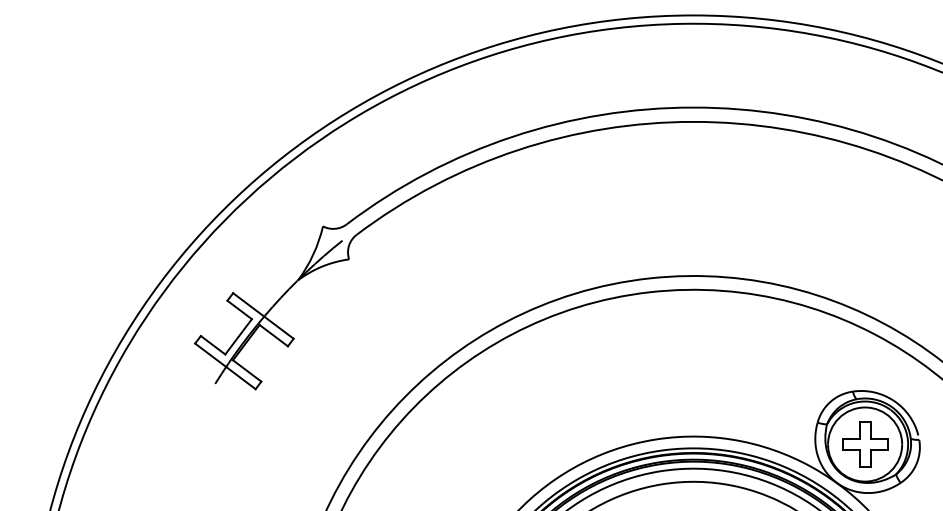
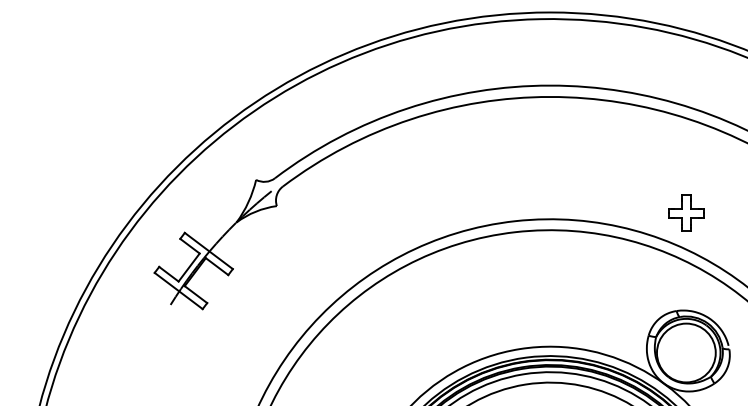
part: (865, 444) -> (686, 213), moved

